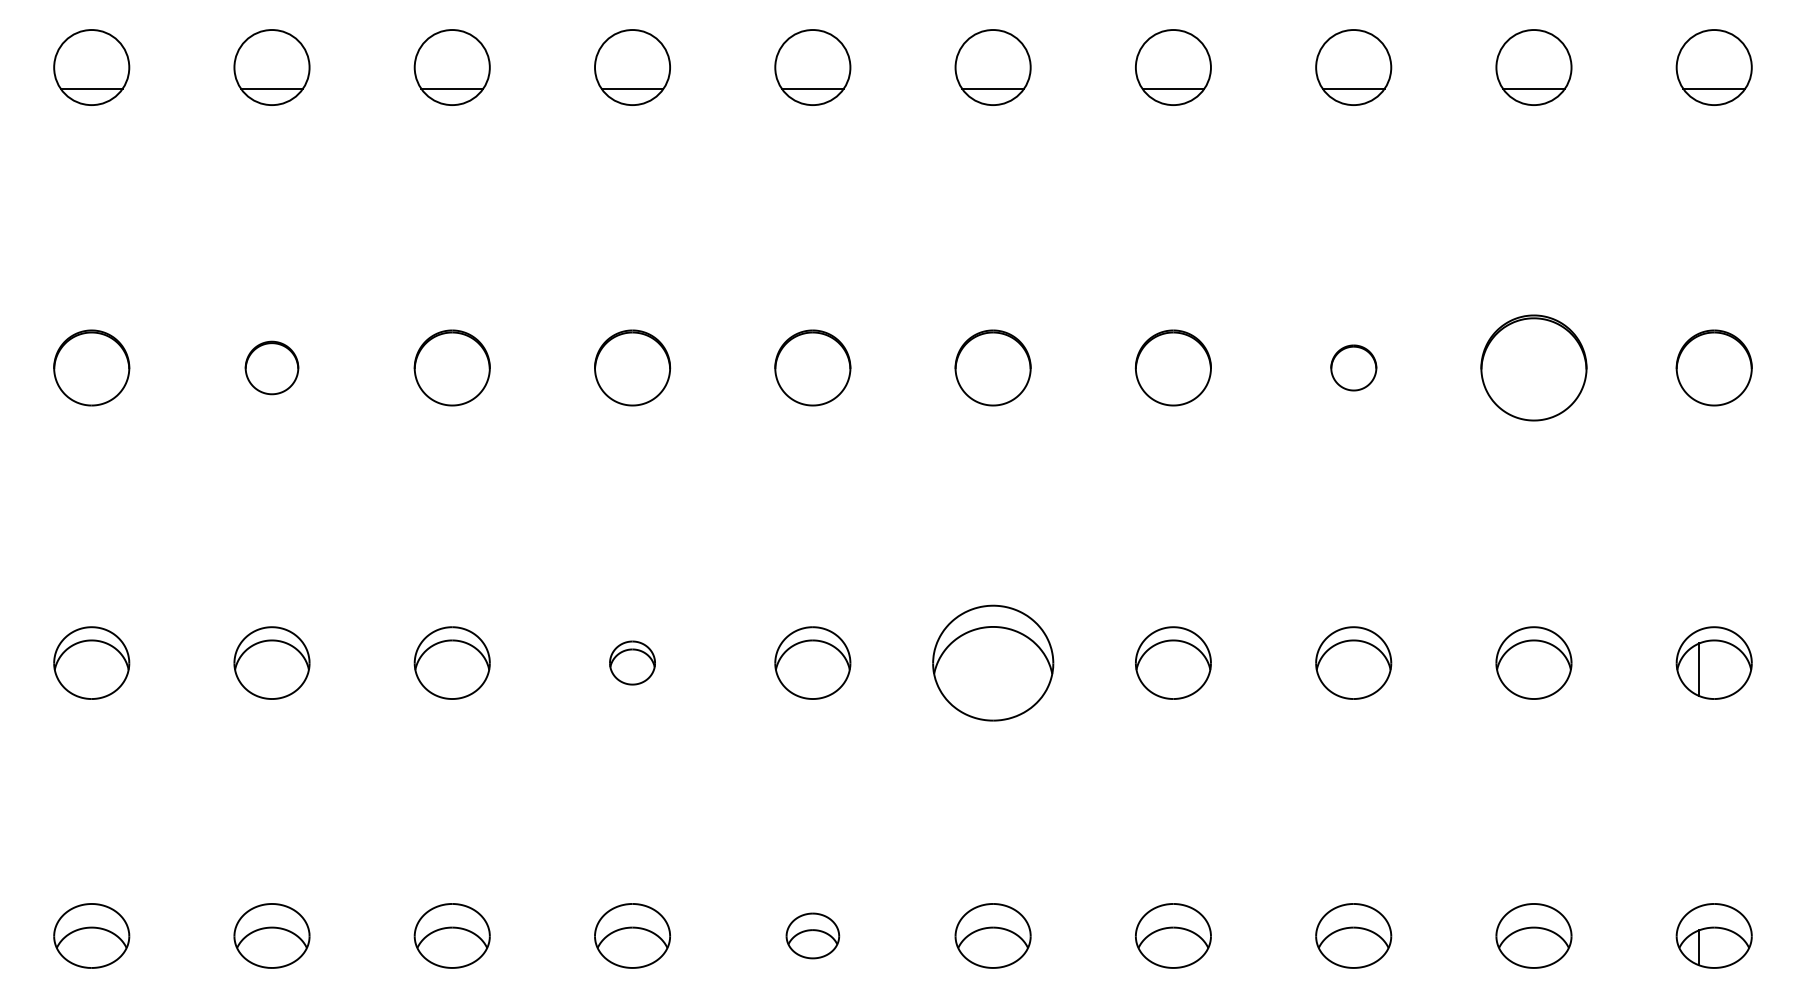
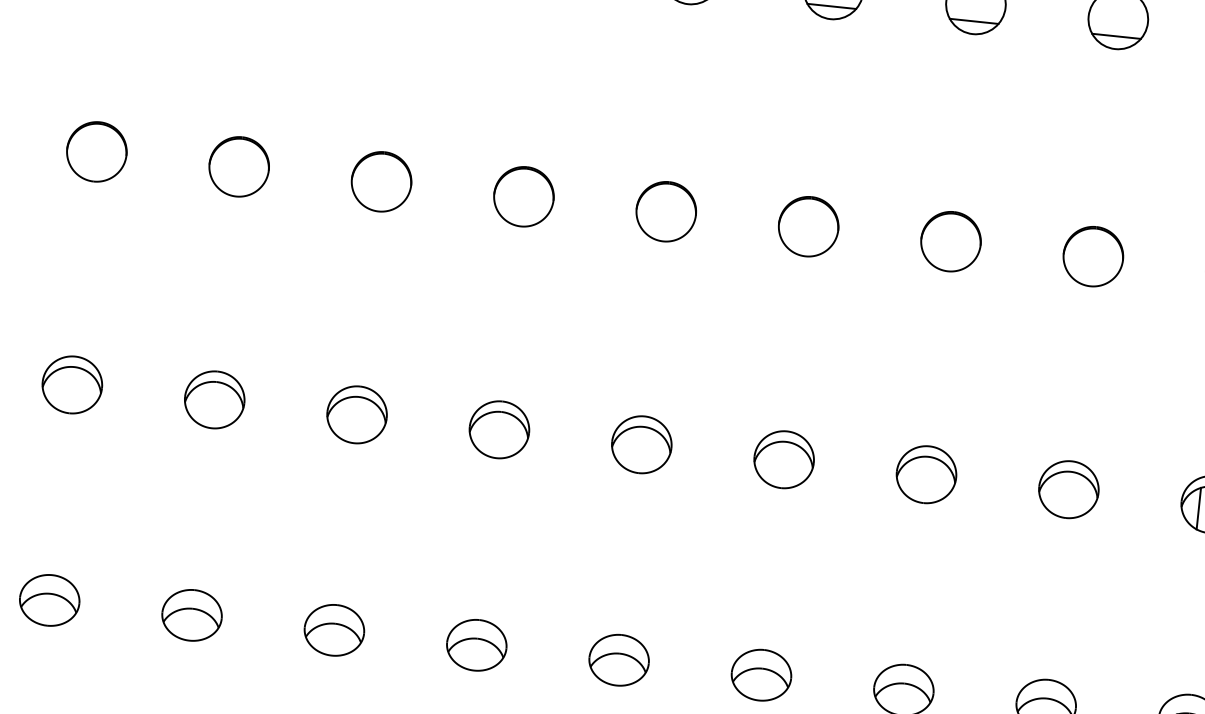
part: (271, 367) -> (96, 151), size x1.43
part: (1353, 367) -> (950, 241), size x1.67
part: (1533, 367) -> (1093, 256), size x0.71
part: (632, 662) -> (357, 414), size x1.67
part: (992, 662) -> (641, 444), size x0.62
part: (812, 935) -> (476, 644), size x1.43

